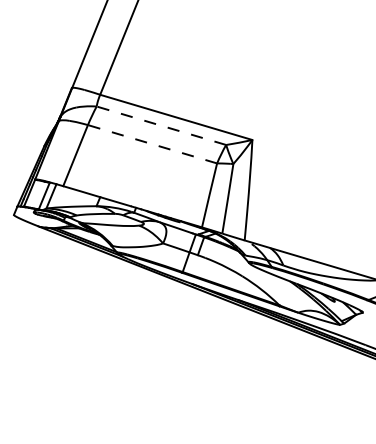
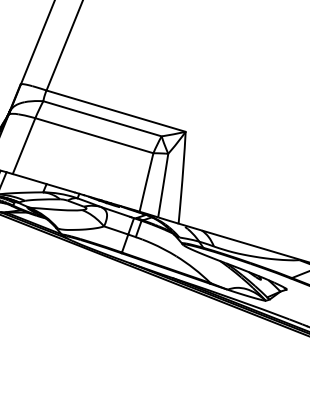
line: (161, 125) -> (102, 118), dashed -> solid
line: (152, 144) -> (94, 135), dashed -> solid

